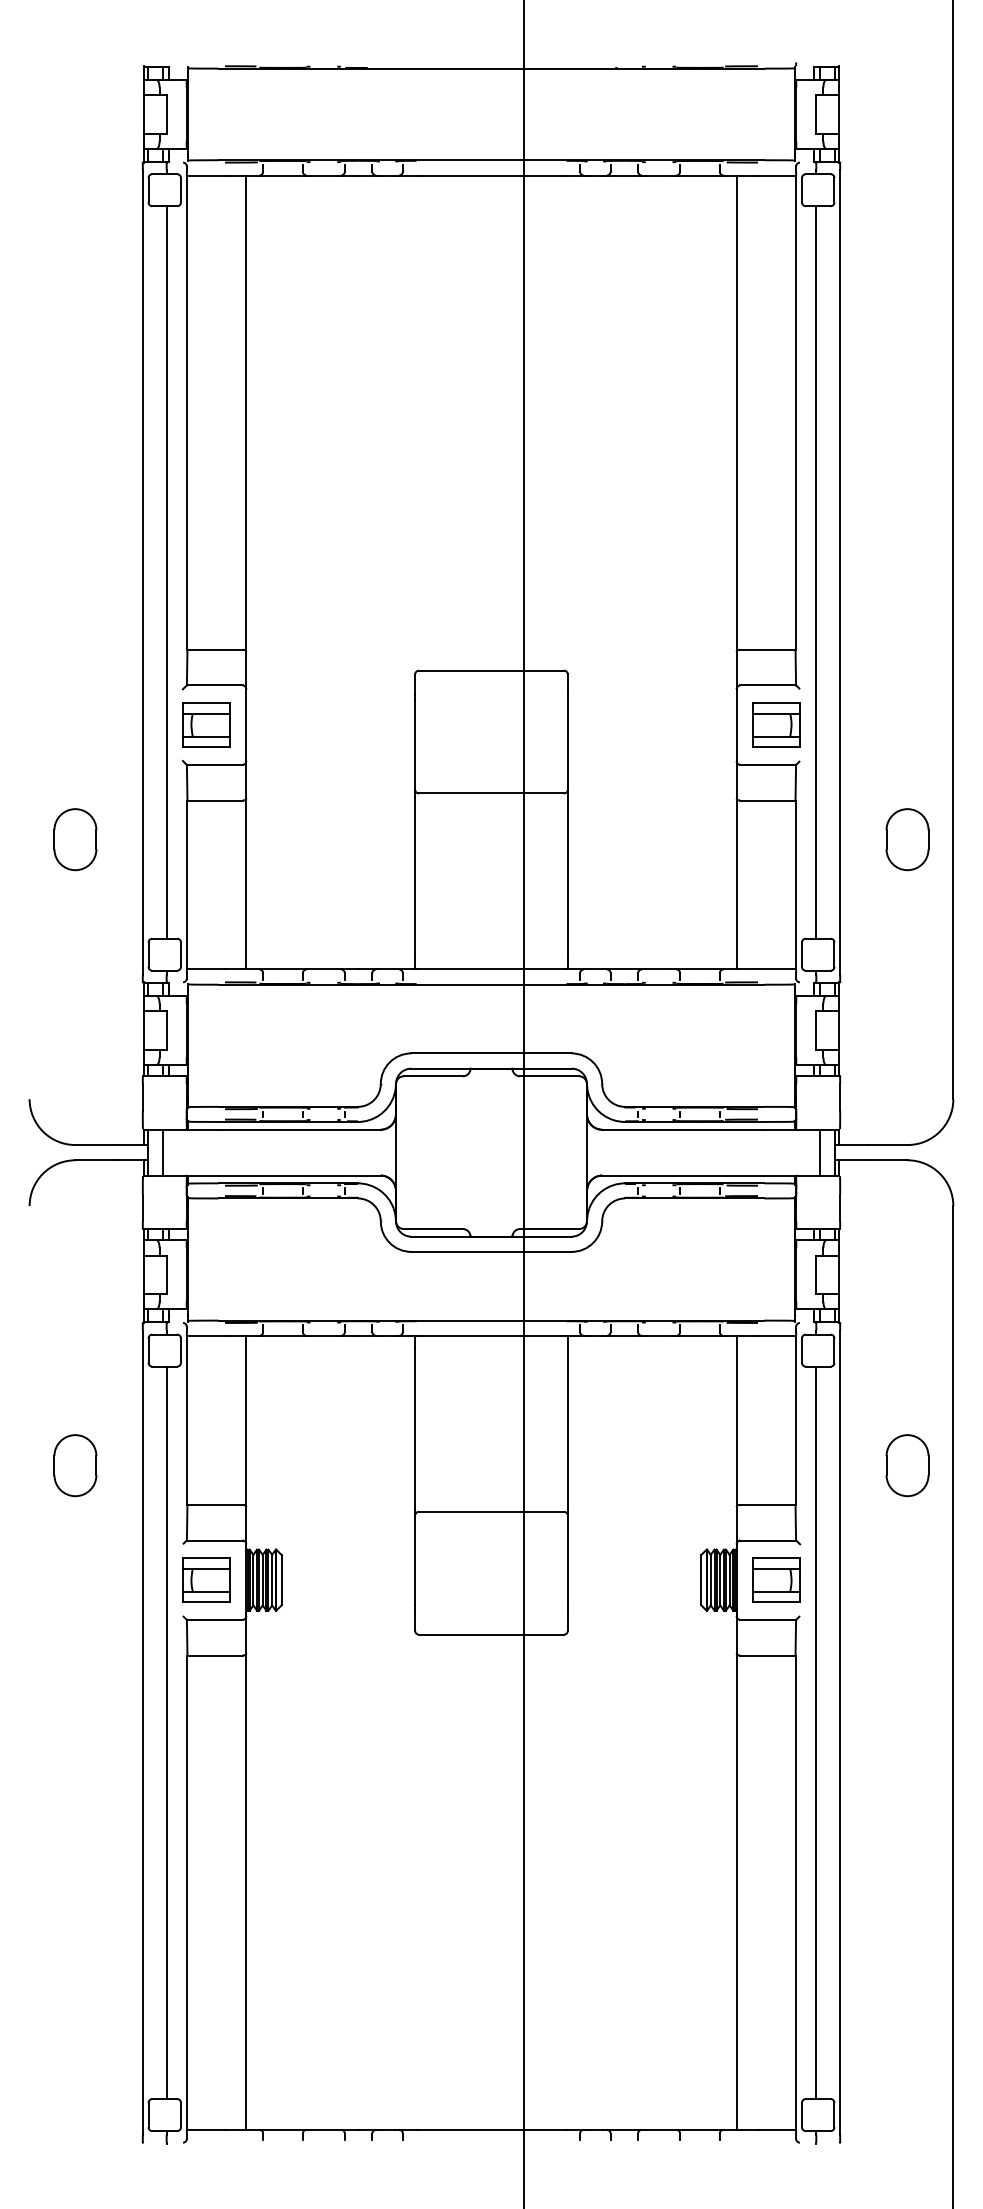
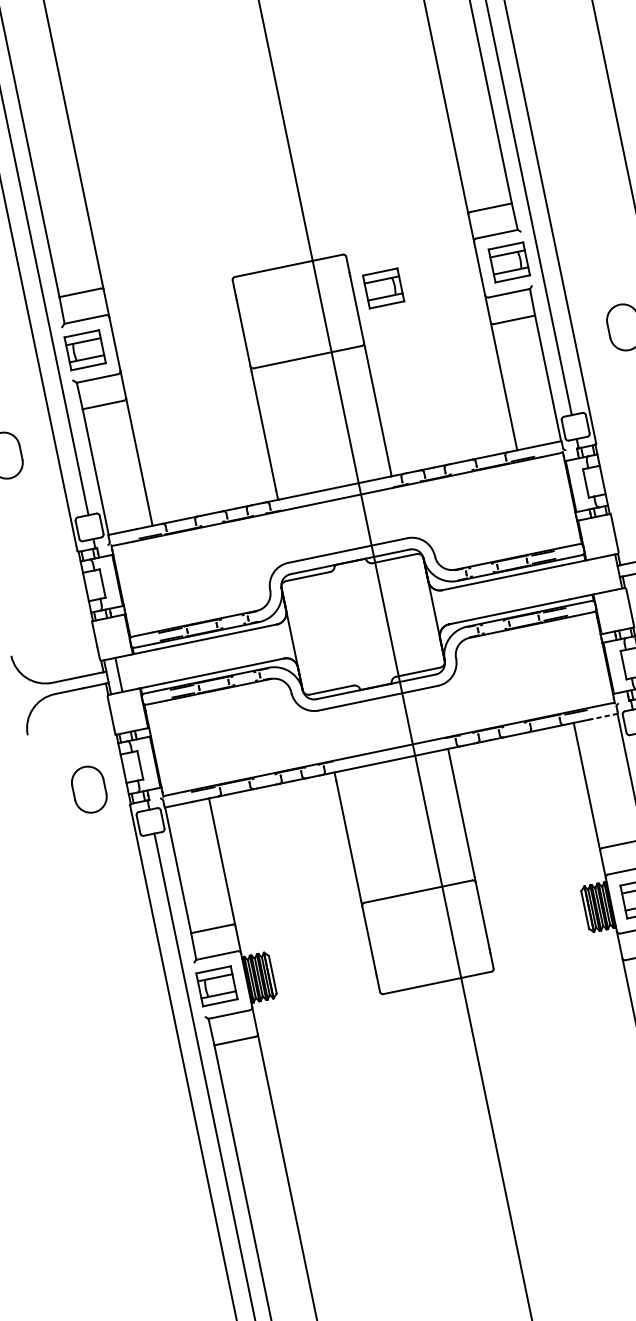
part: (607, 724) -> (383, 287), added
line: (819, 1152) -> (607, 573), removed
line: (776, 1335) -> (603, 716), solid -> dashed
part: (75, 1465) -> (89, 789), moved

